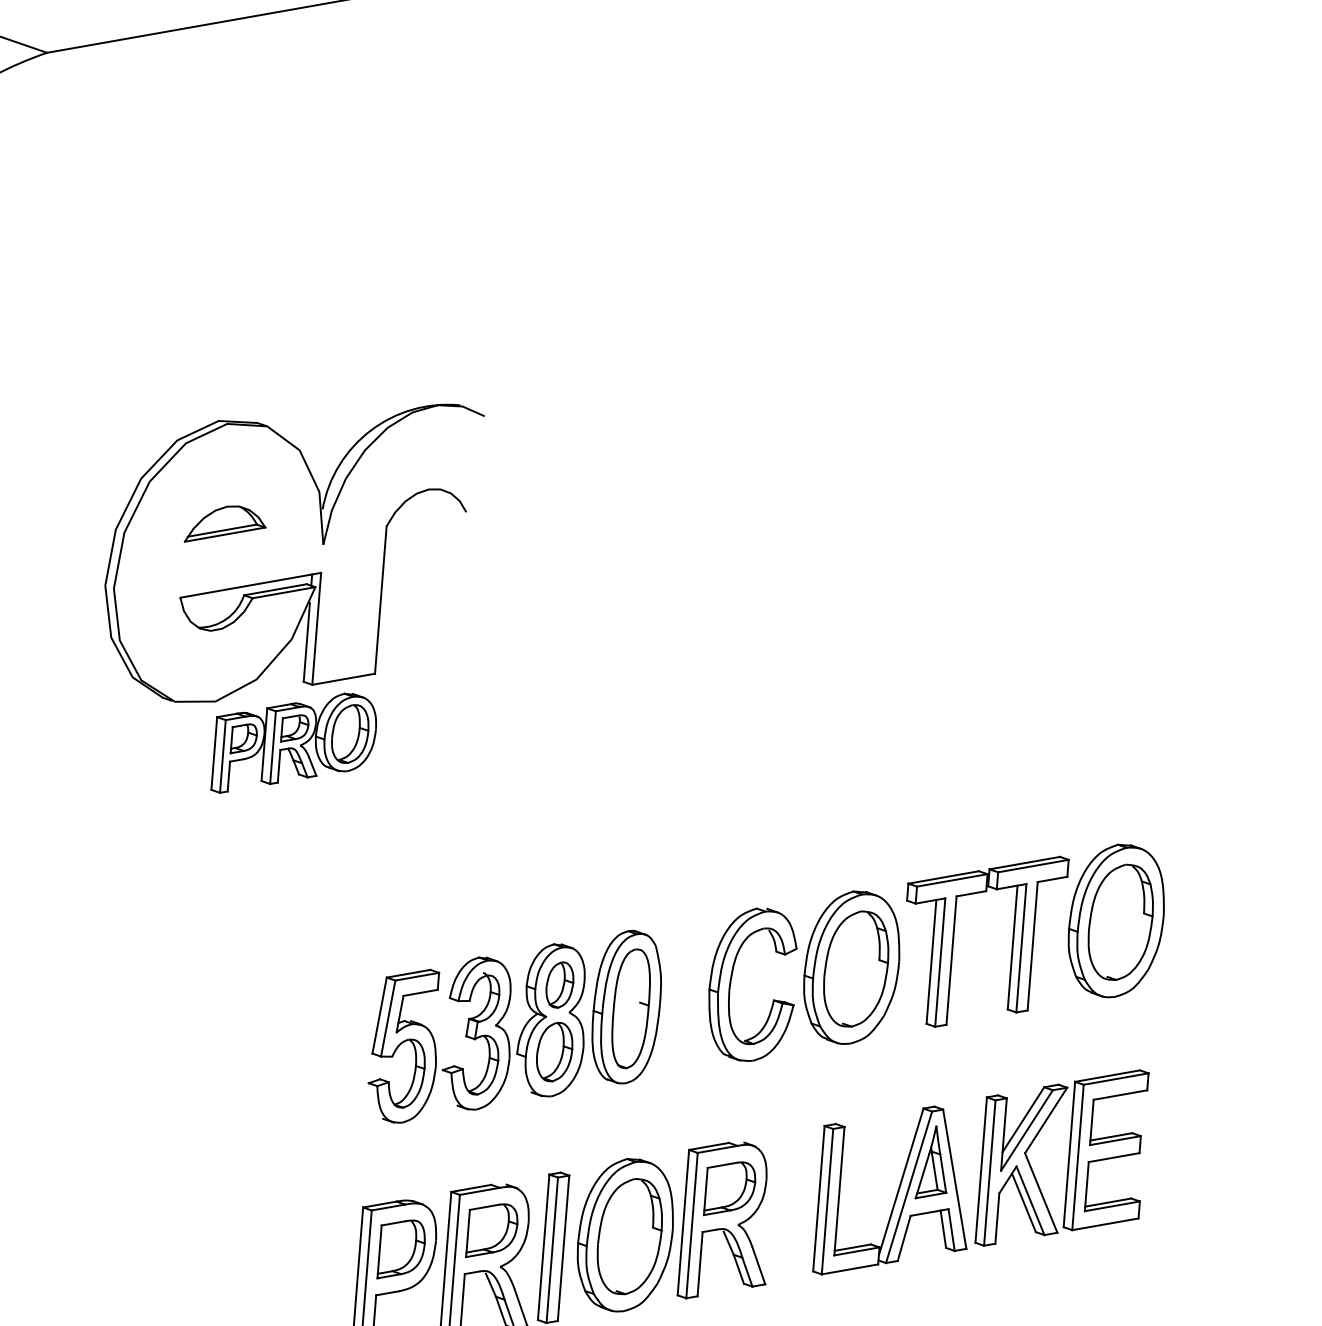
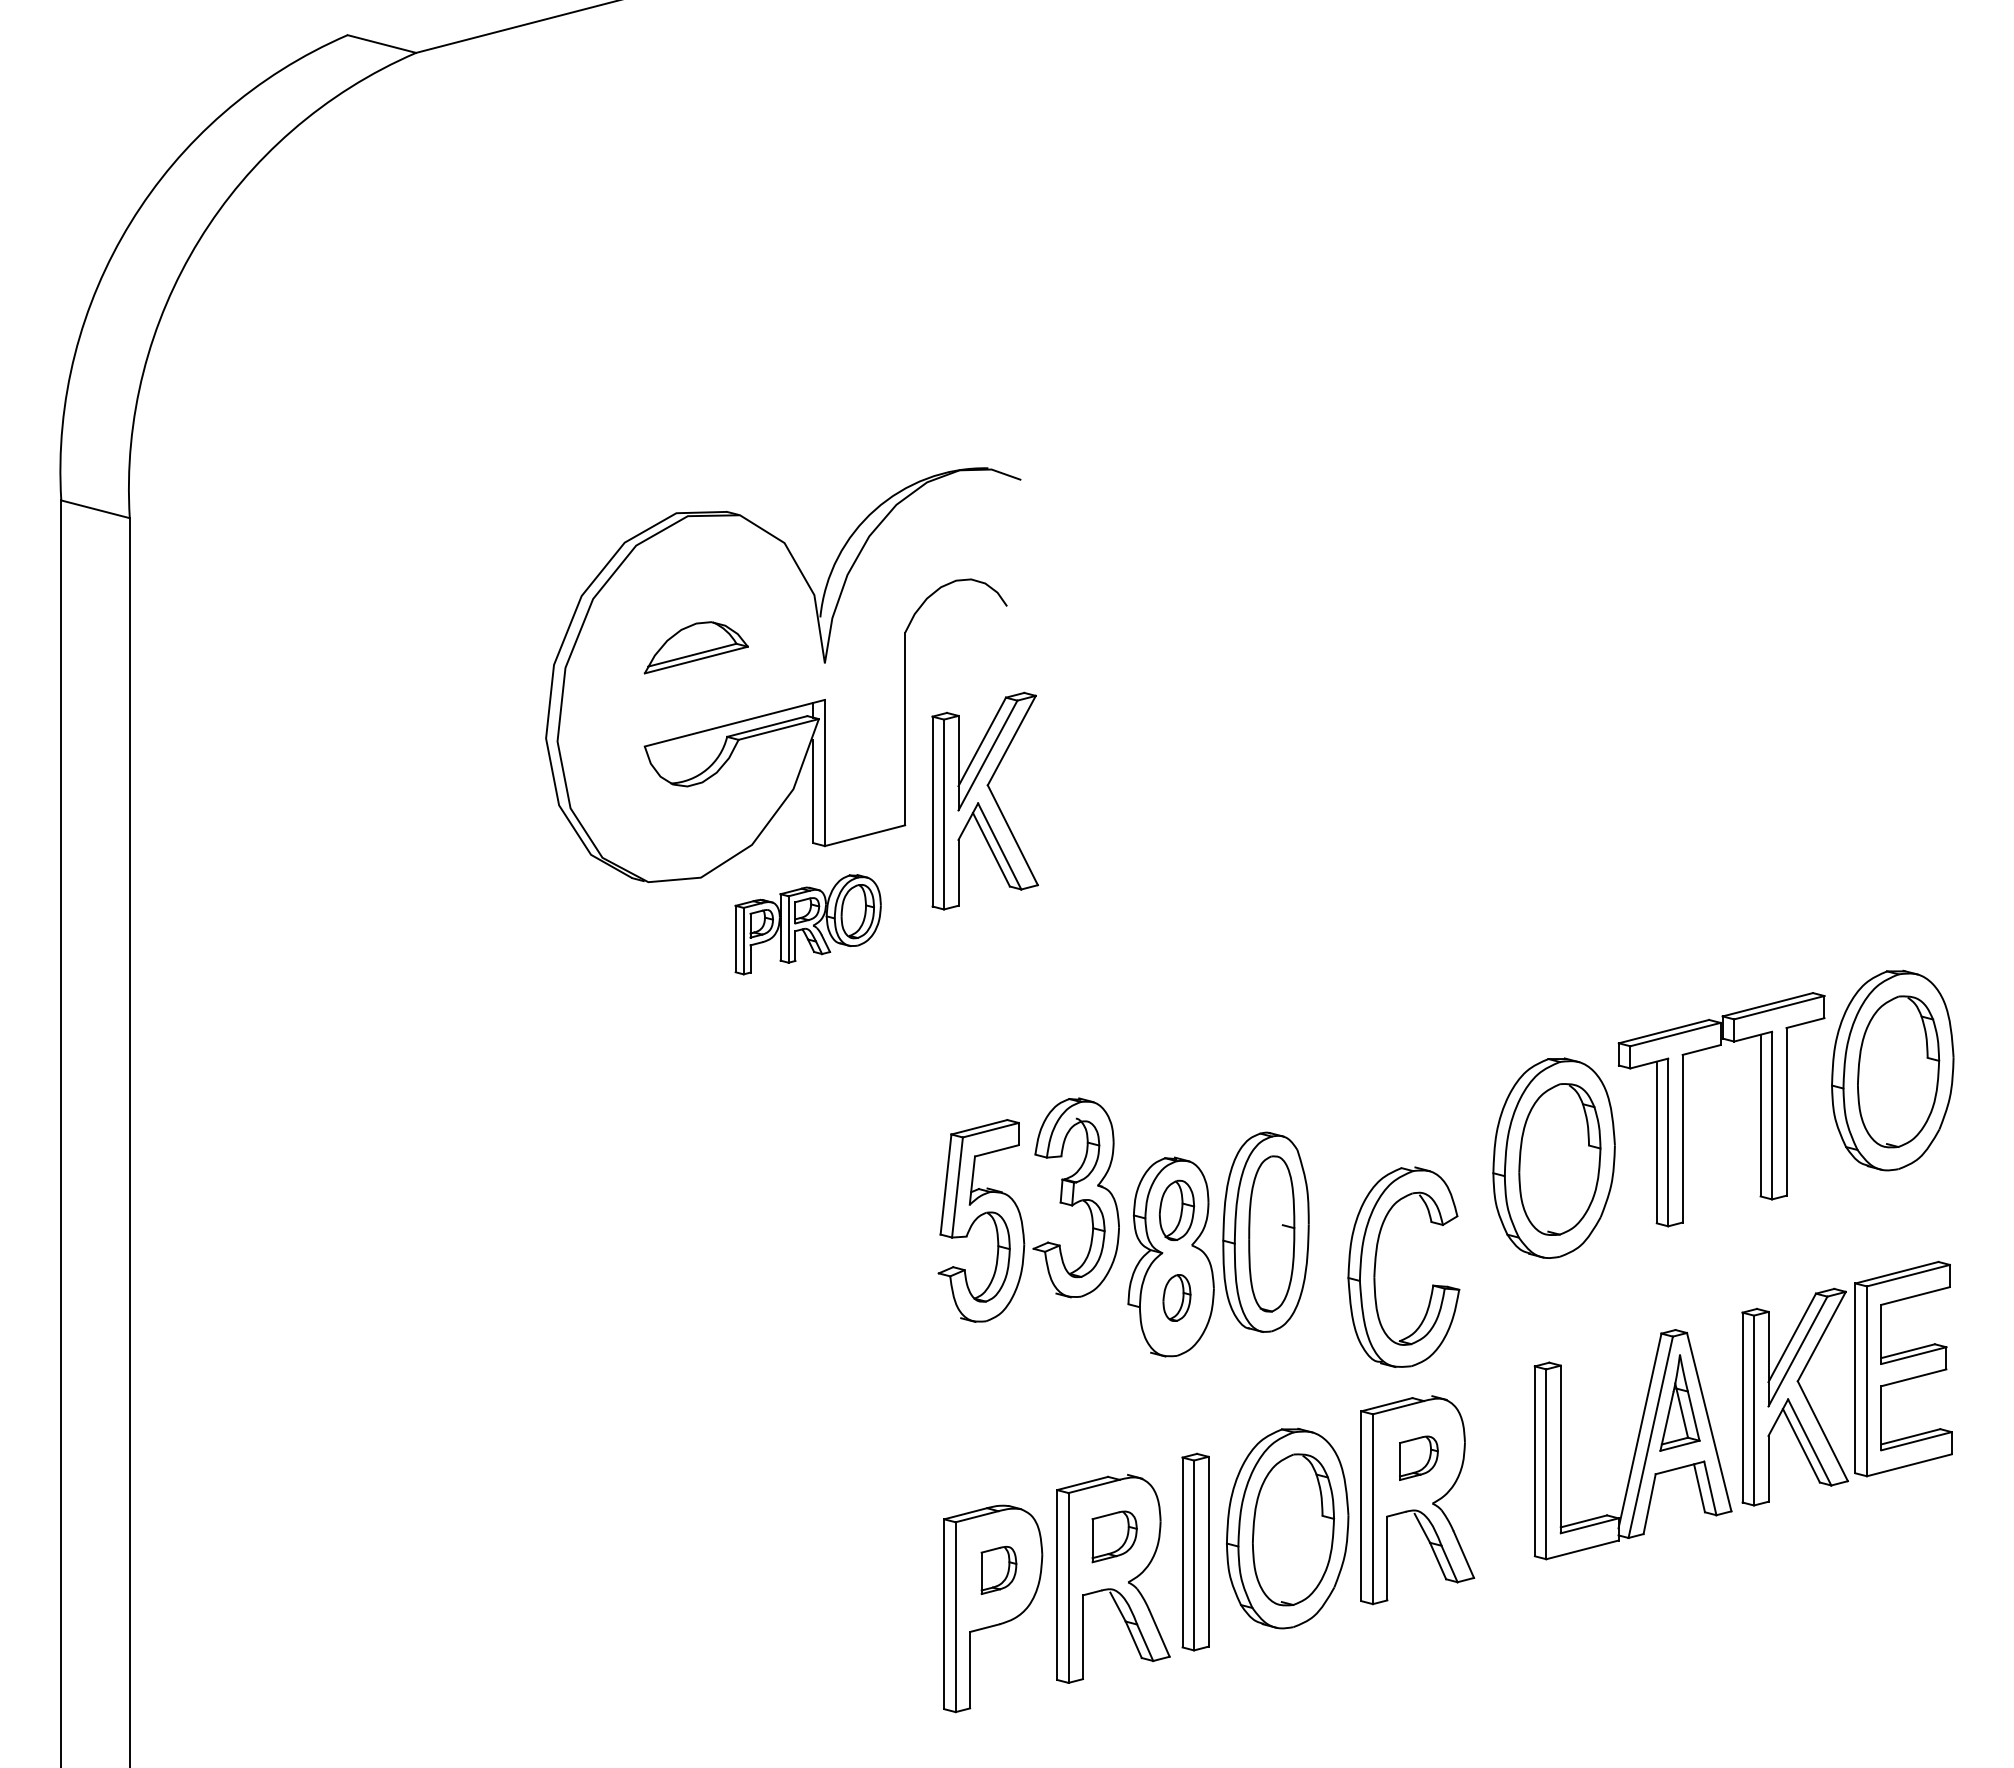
part: (437, 659) -> (984, 800), added
part: (294, 743) -> (807, 924), size x0.7
part: (731, 980) -> (1376, 1263), moved
part: (434, 1041) -> (1020, 1212), moved
part: (554, 1051) -> (1176, 1297), size x0.6
part: (729, 1189) -> (1418, 1458), size x0.6
part: (492, 1230) -> (1114, 1536), size x0.7
part: (401, 1249) -> (998, 1570), size x0.6

